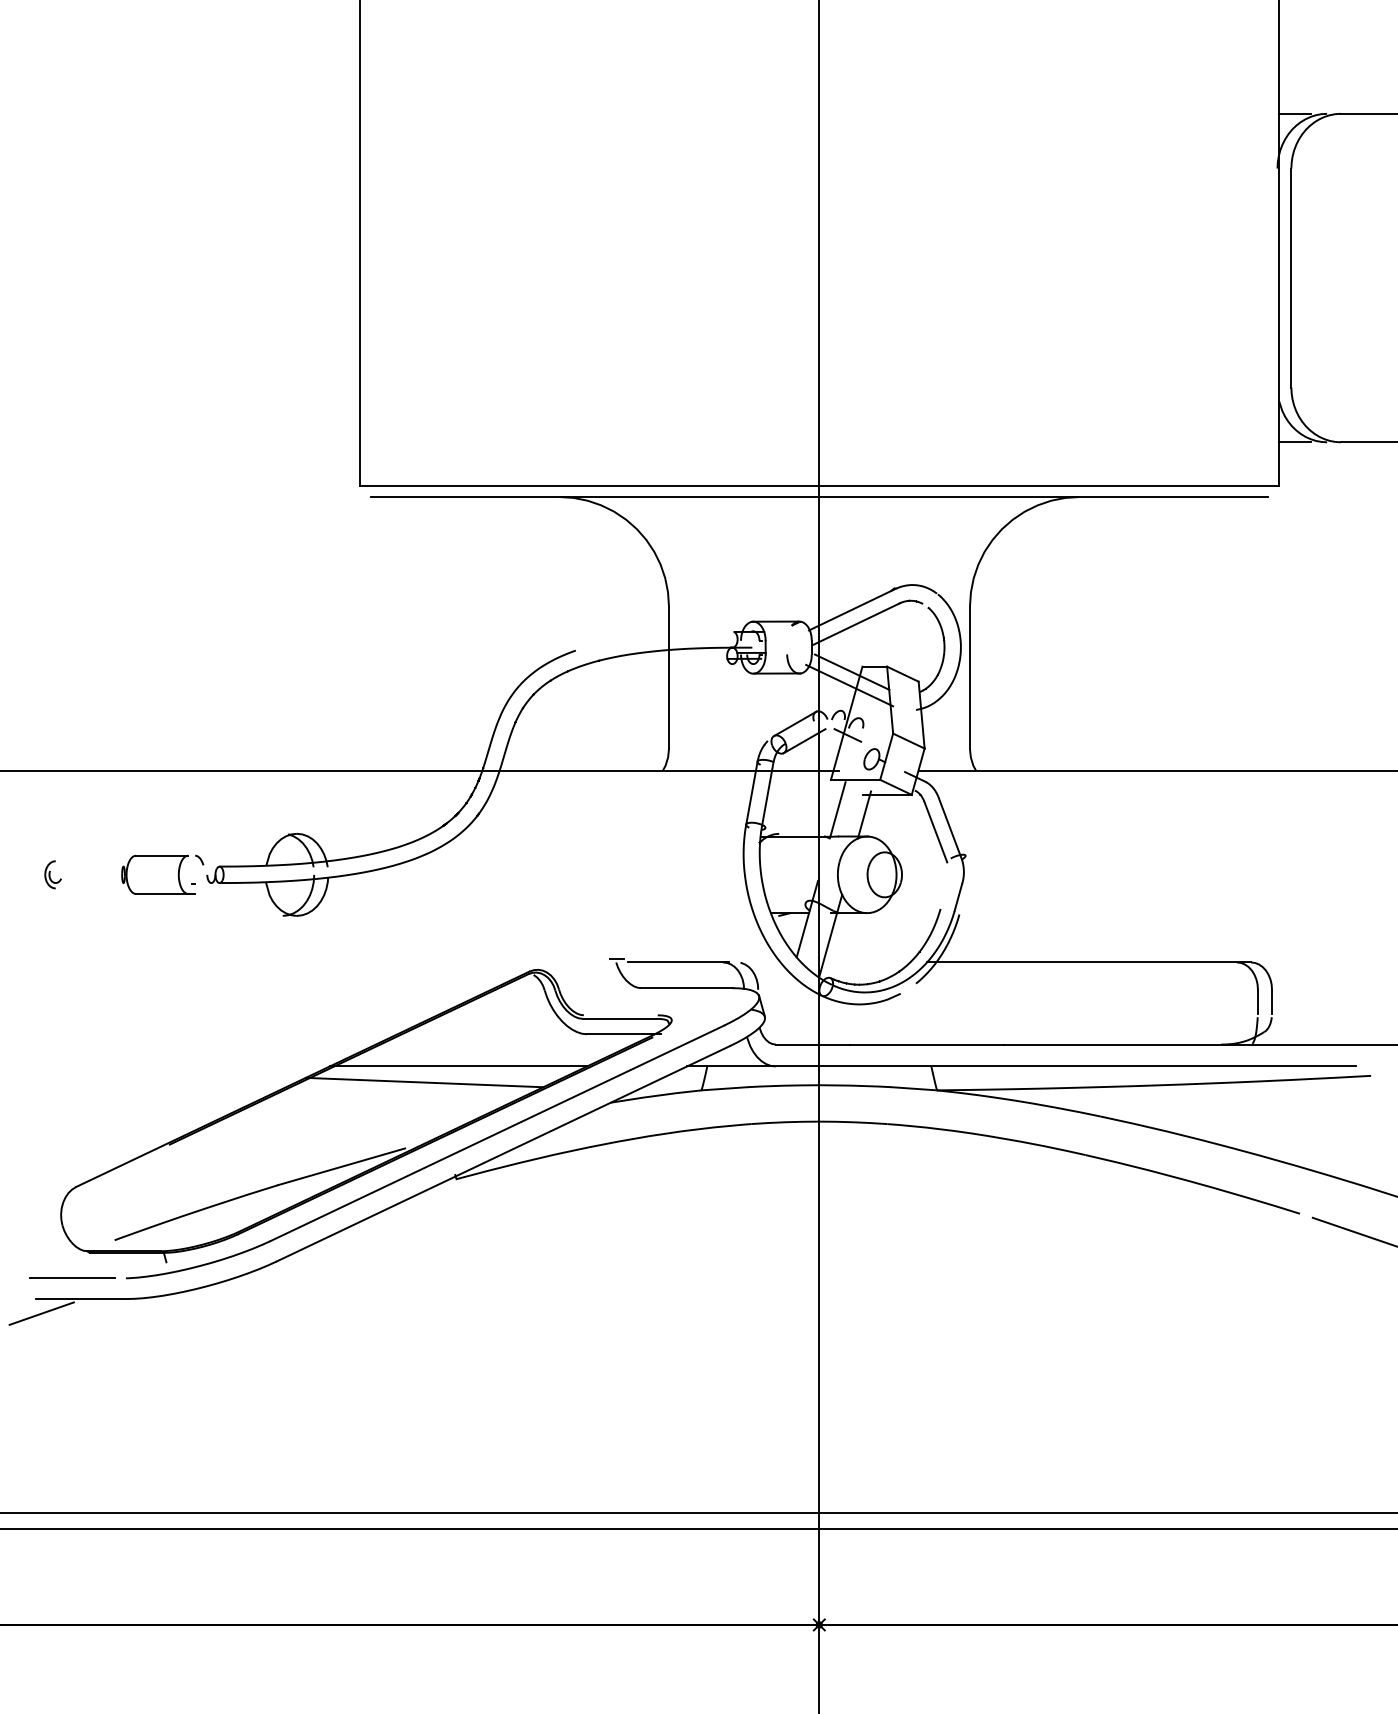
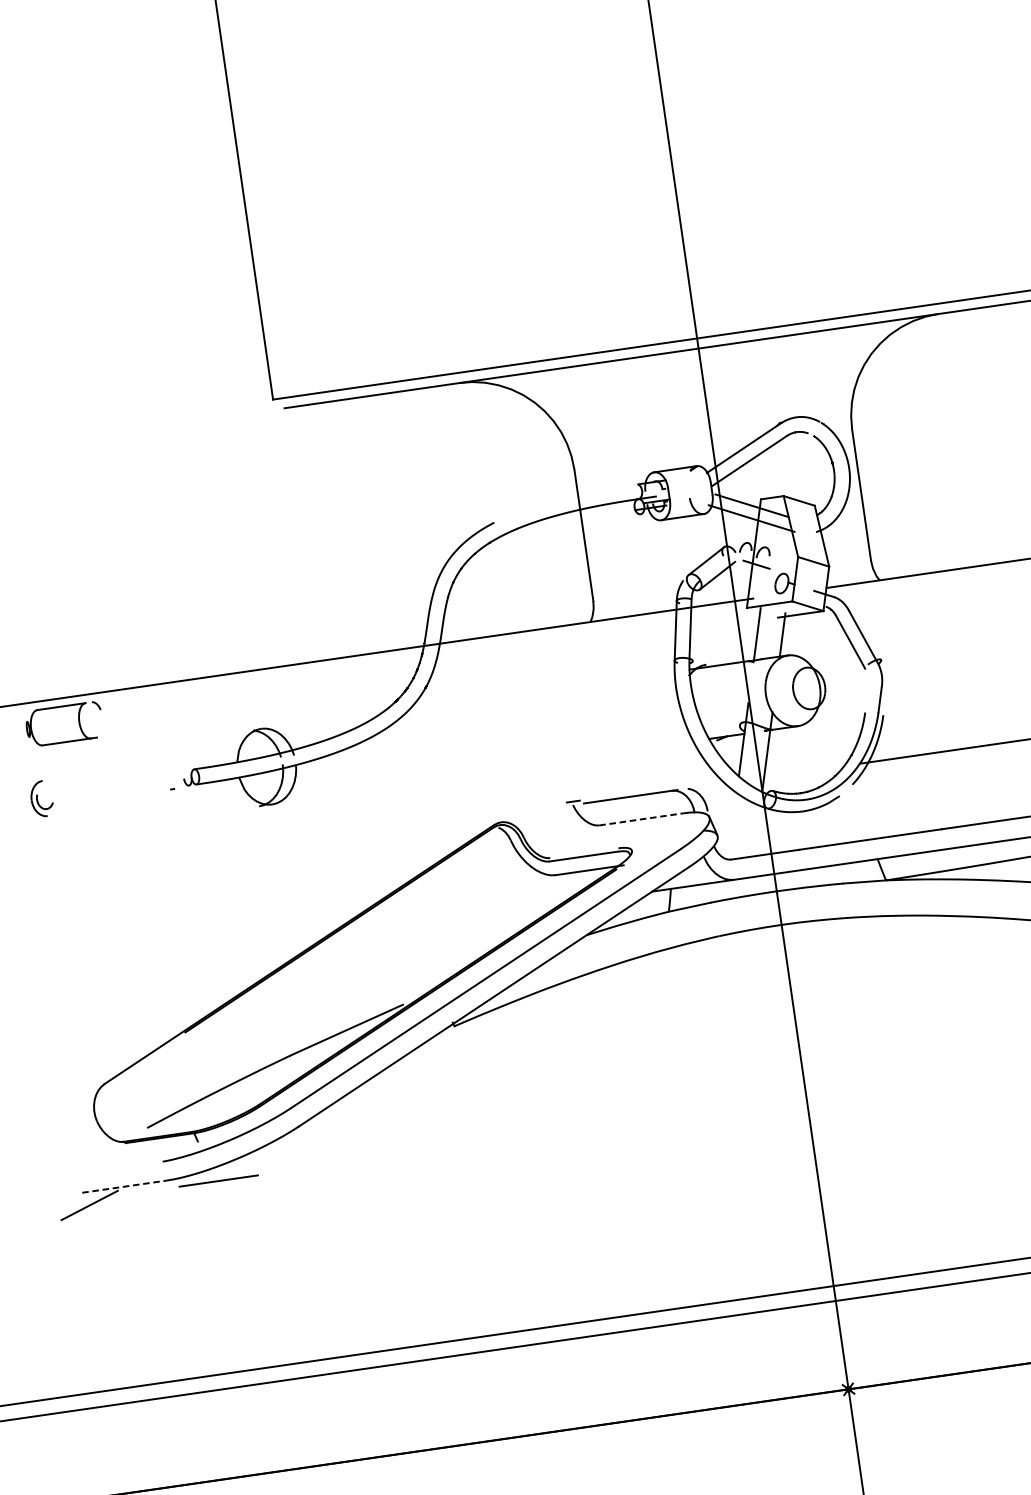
part: (52, 874) -> (41, 798), size x1.4
part: (162, 874) -> (64, 723), moved
line: (686, 988) -> (641, 819), solid -> dashed
line: (458, 1066) -> (441, 922), removed
line: (424, 1082) -> (412, 941), removed
line: (72, 1277) -> (218, 1180), moved
line: (81, 1299) -> (124, 1187), solid -> dashed

